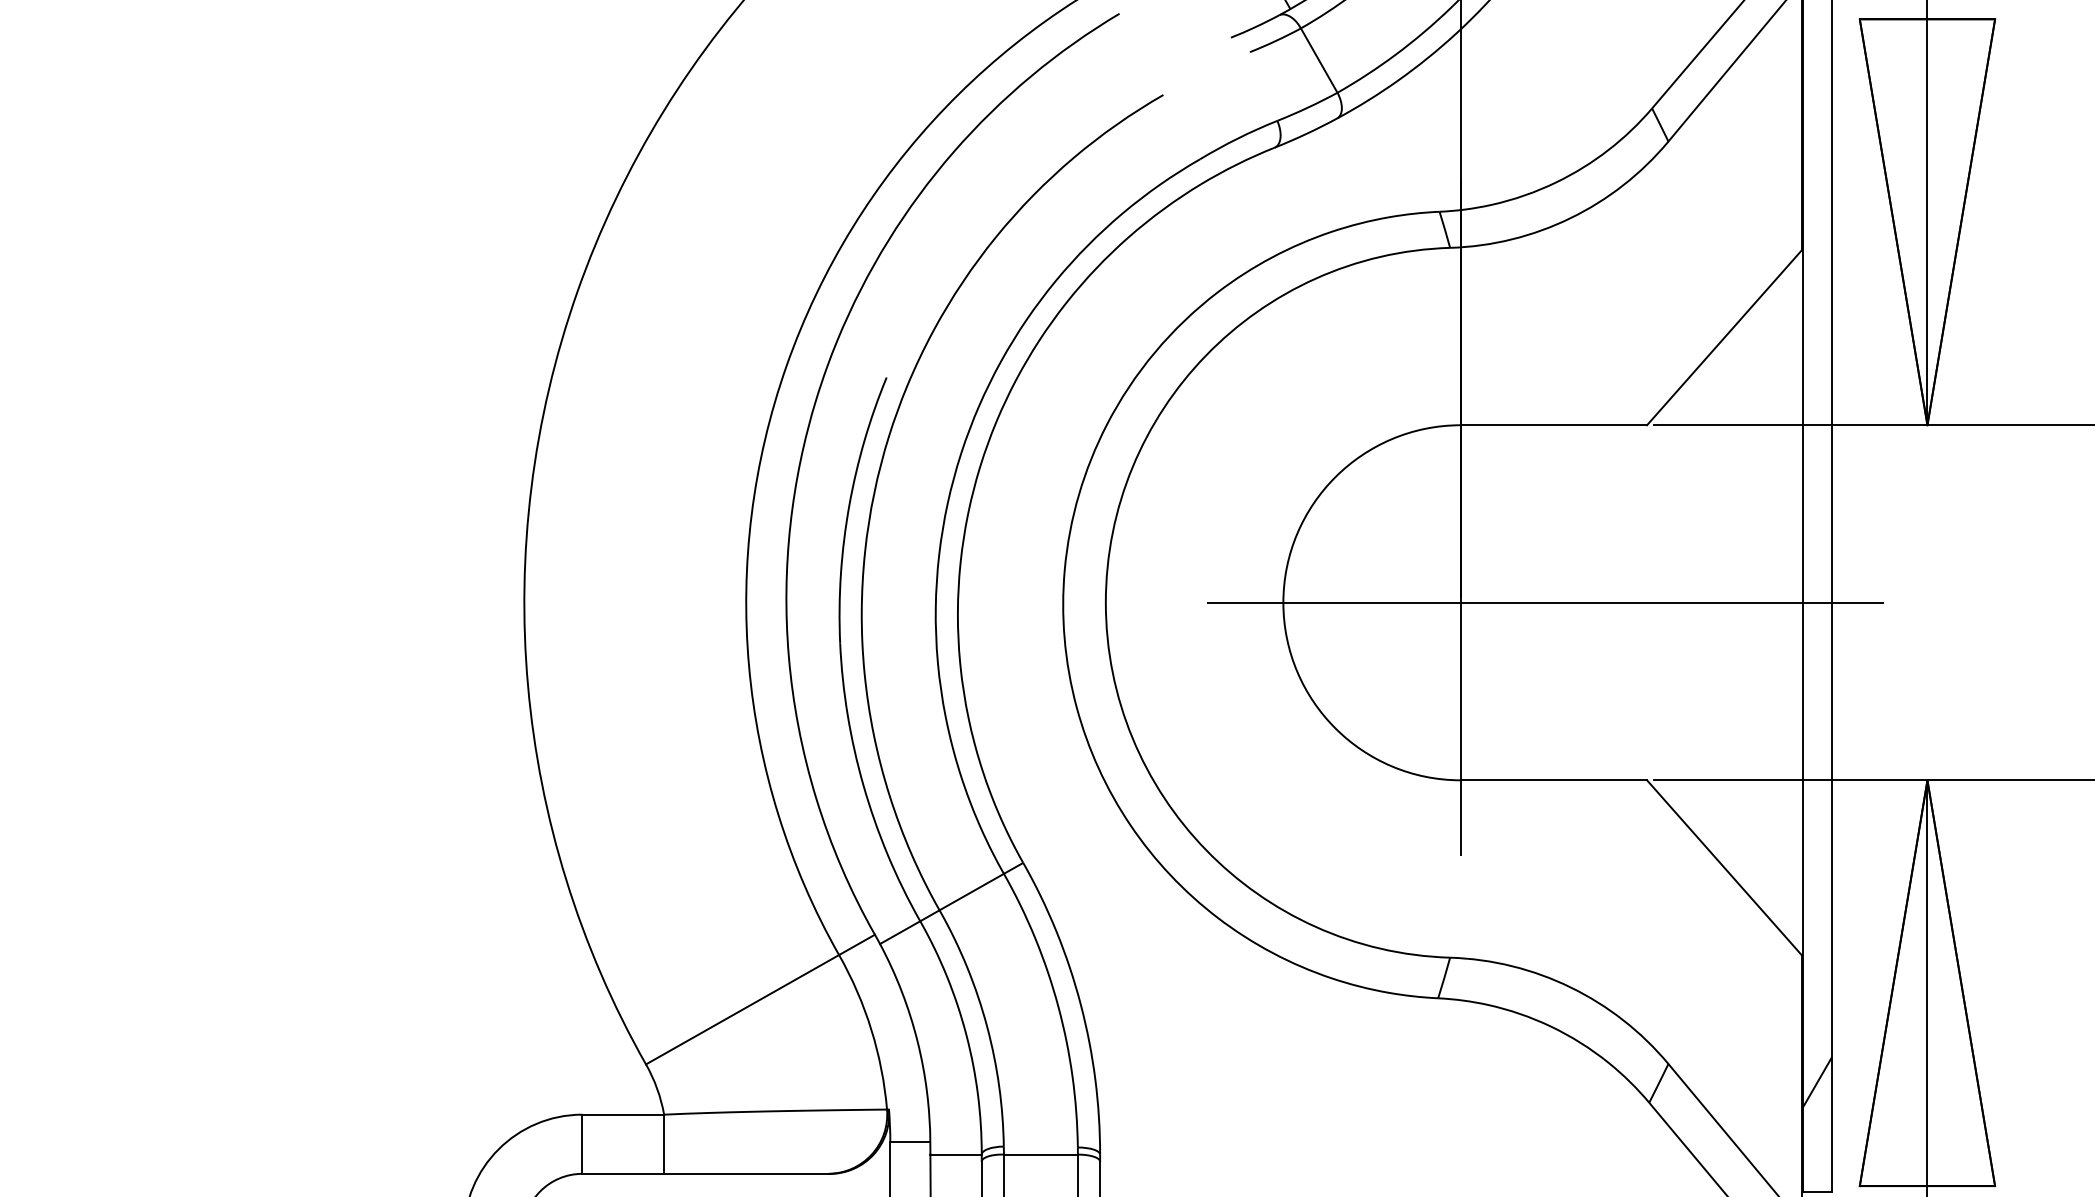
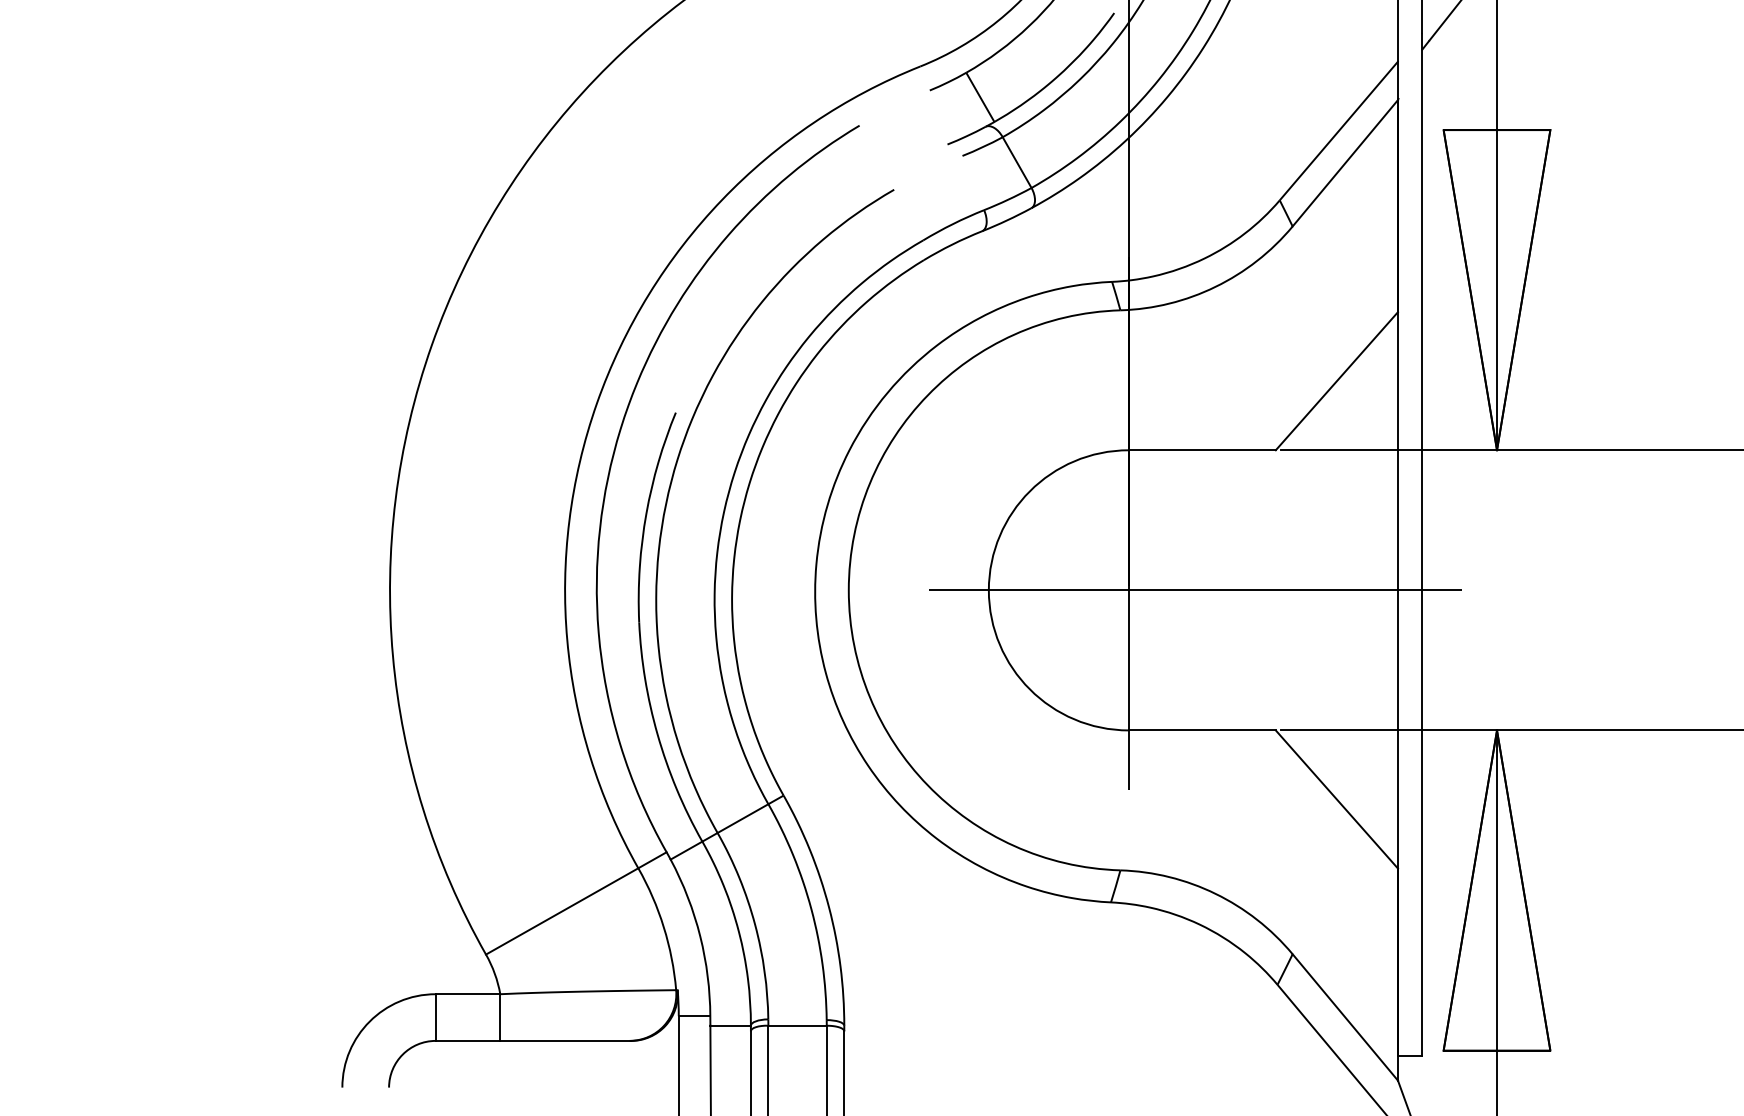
hatch: (1816, 1082) -> (1409, 968), removed

